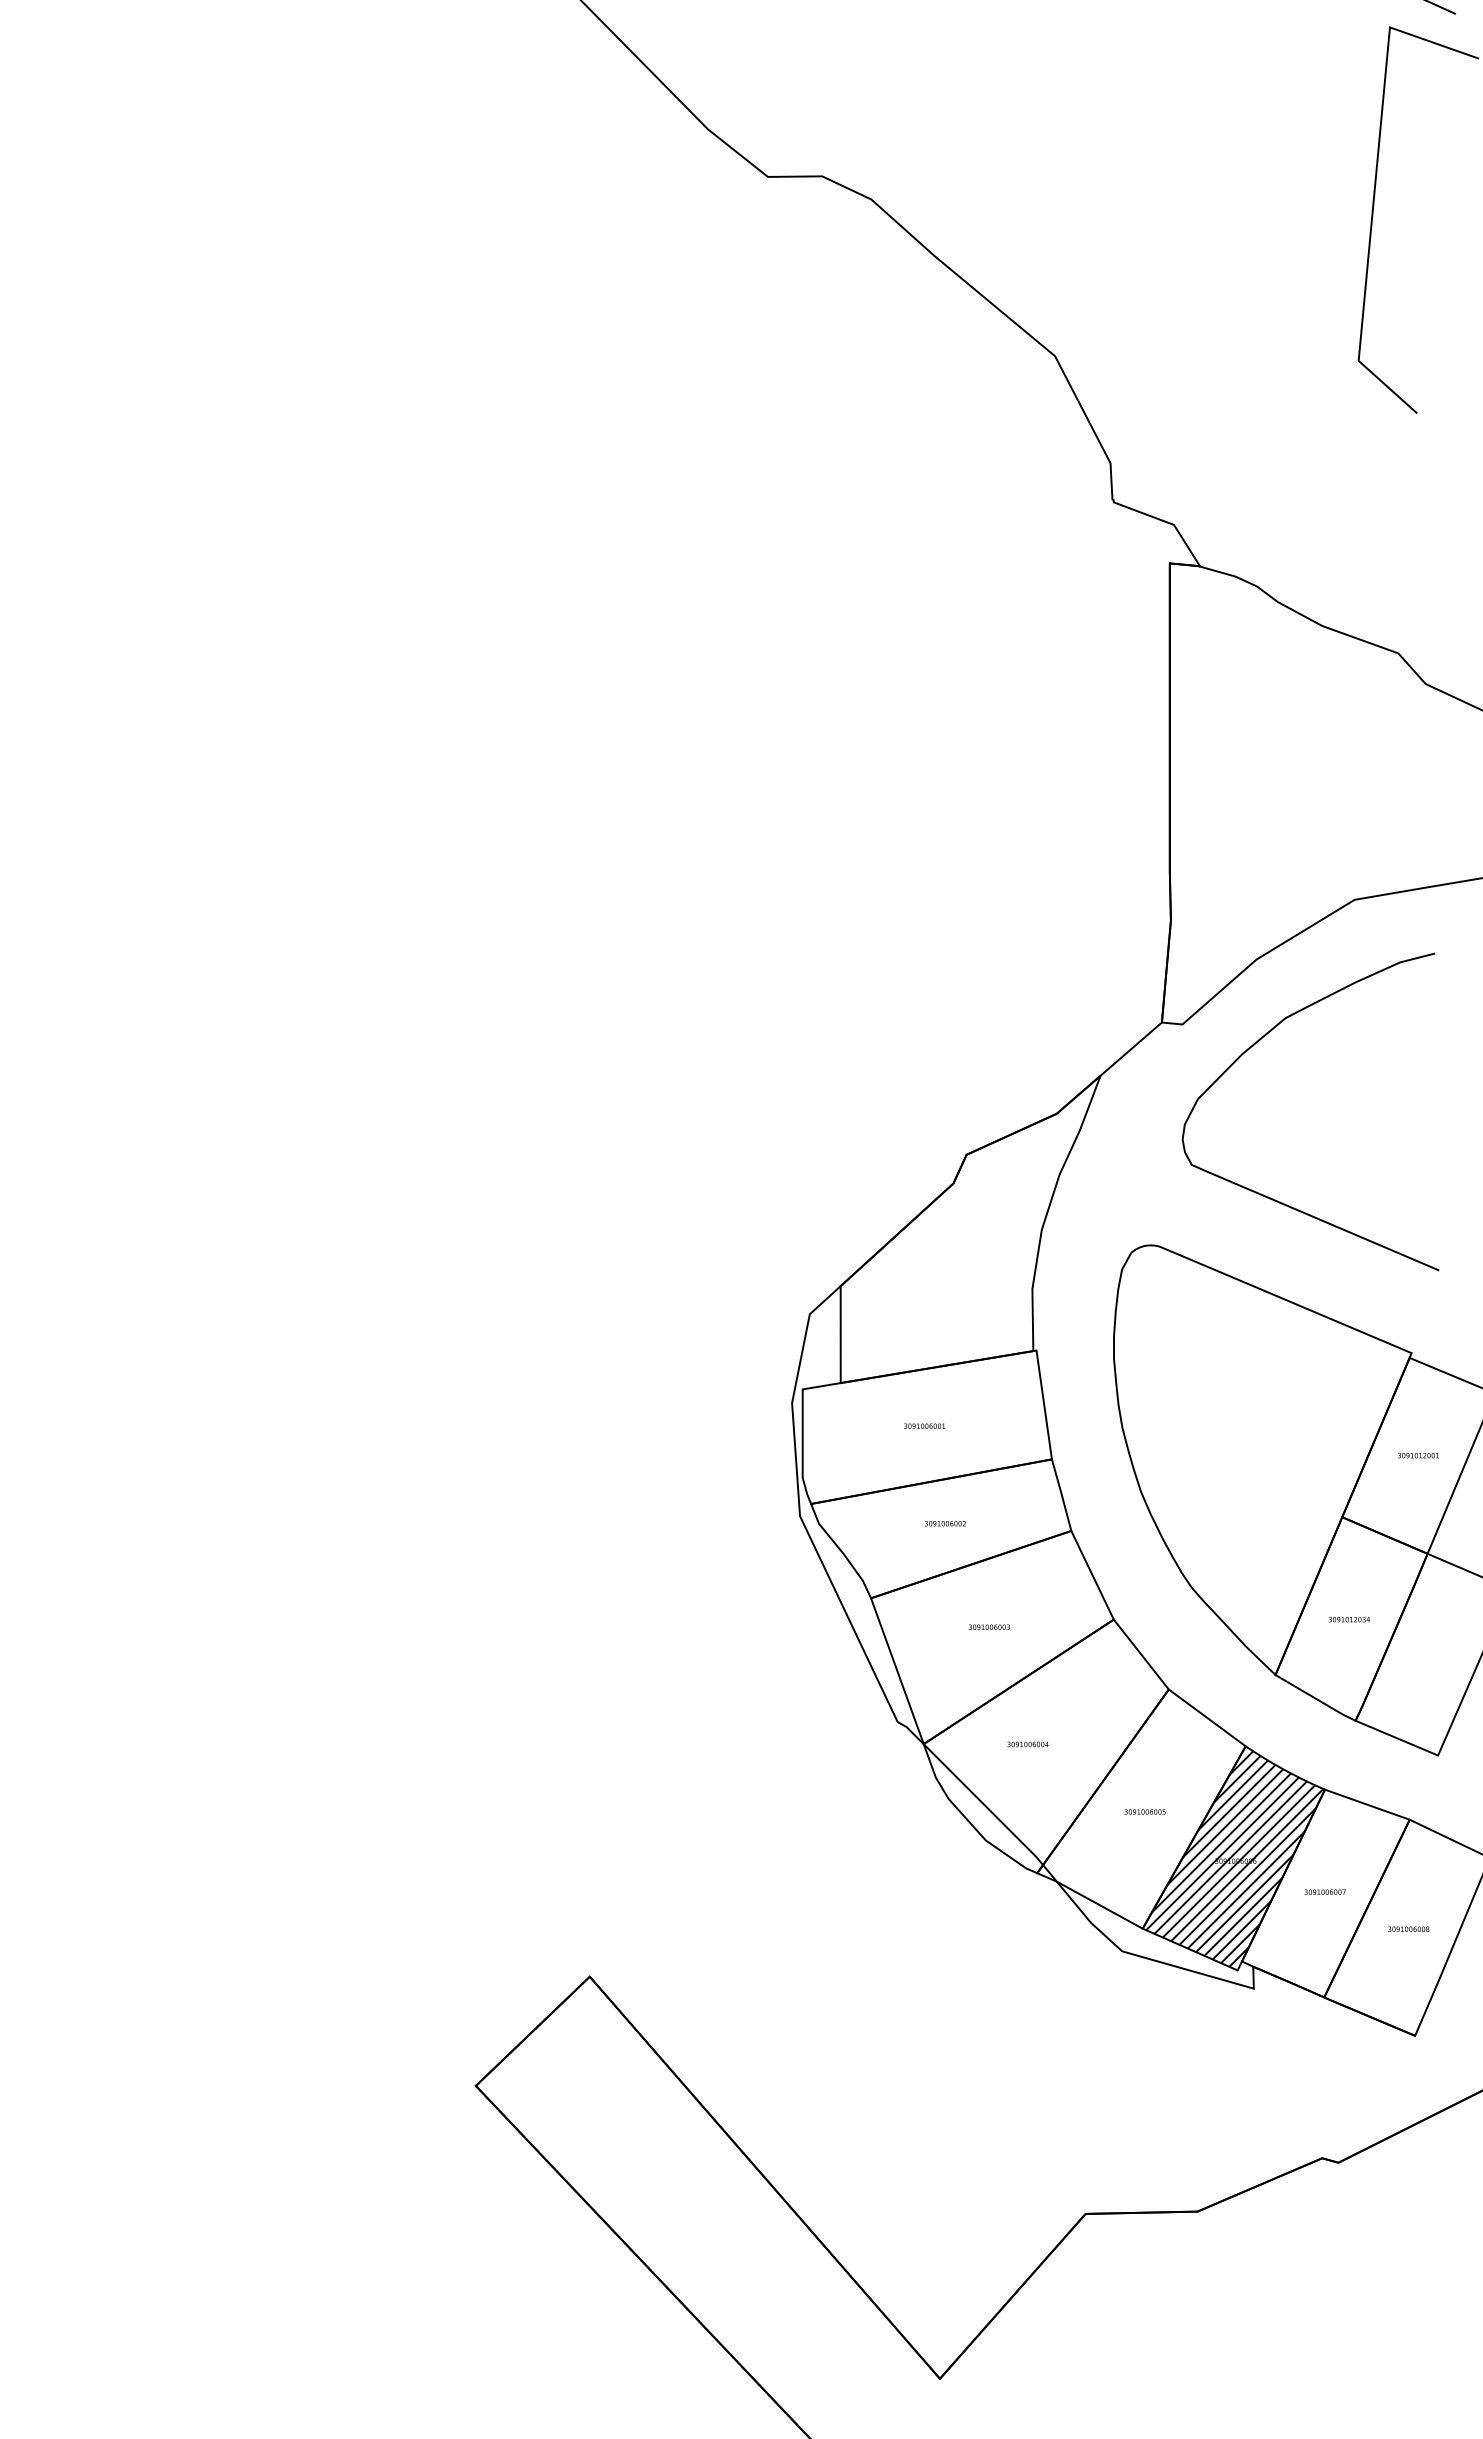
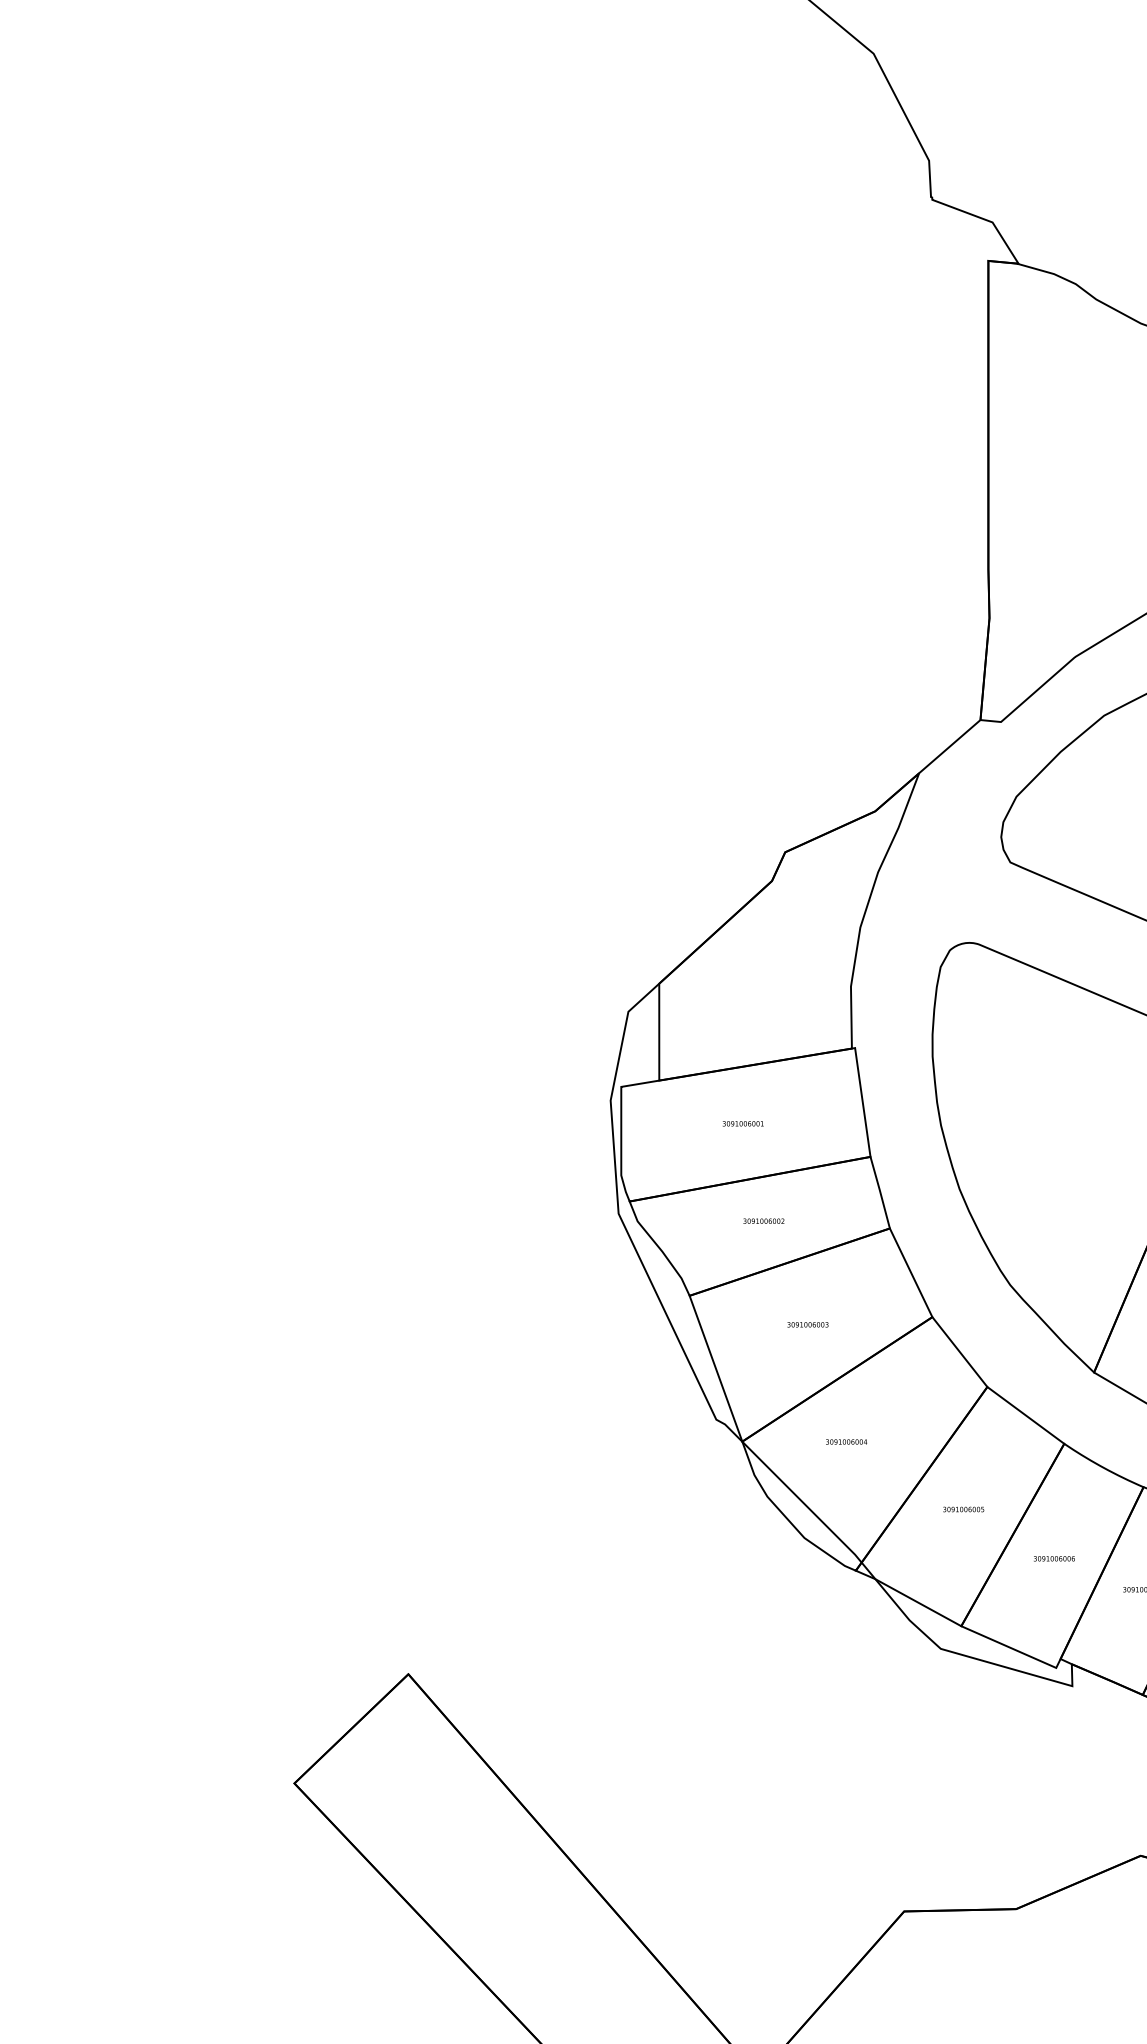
hatch: (1234, 1856) -> (1053, 1554), removed

